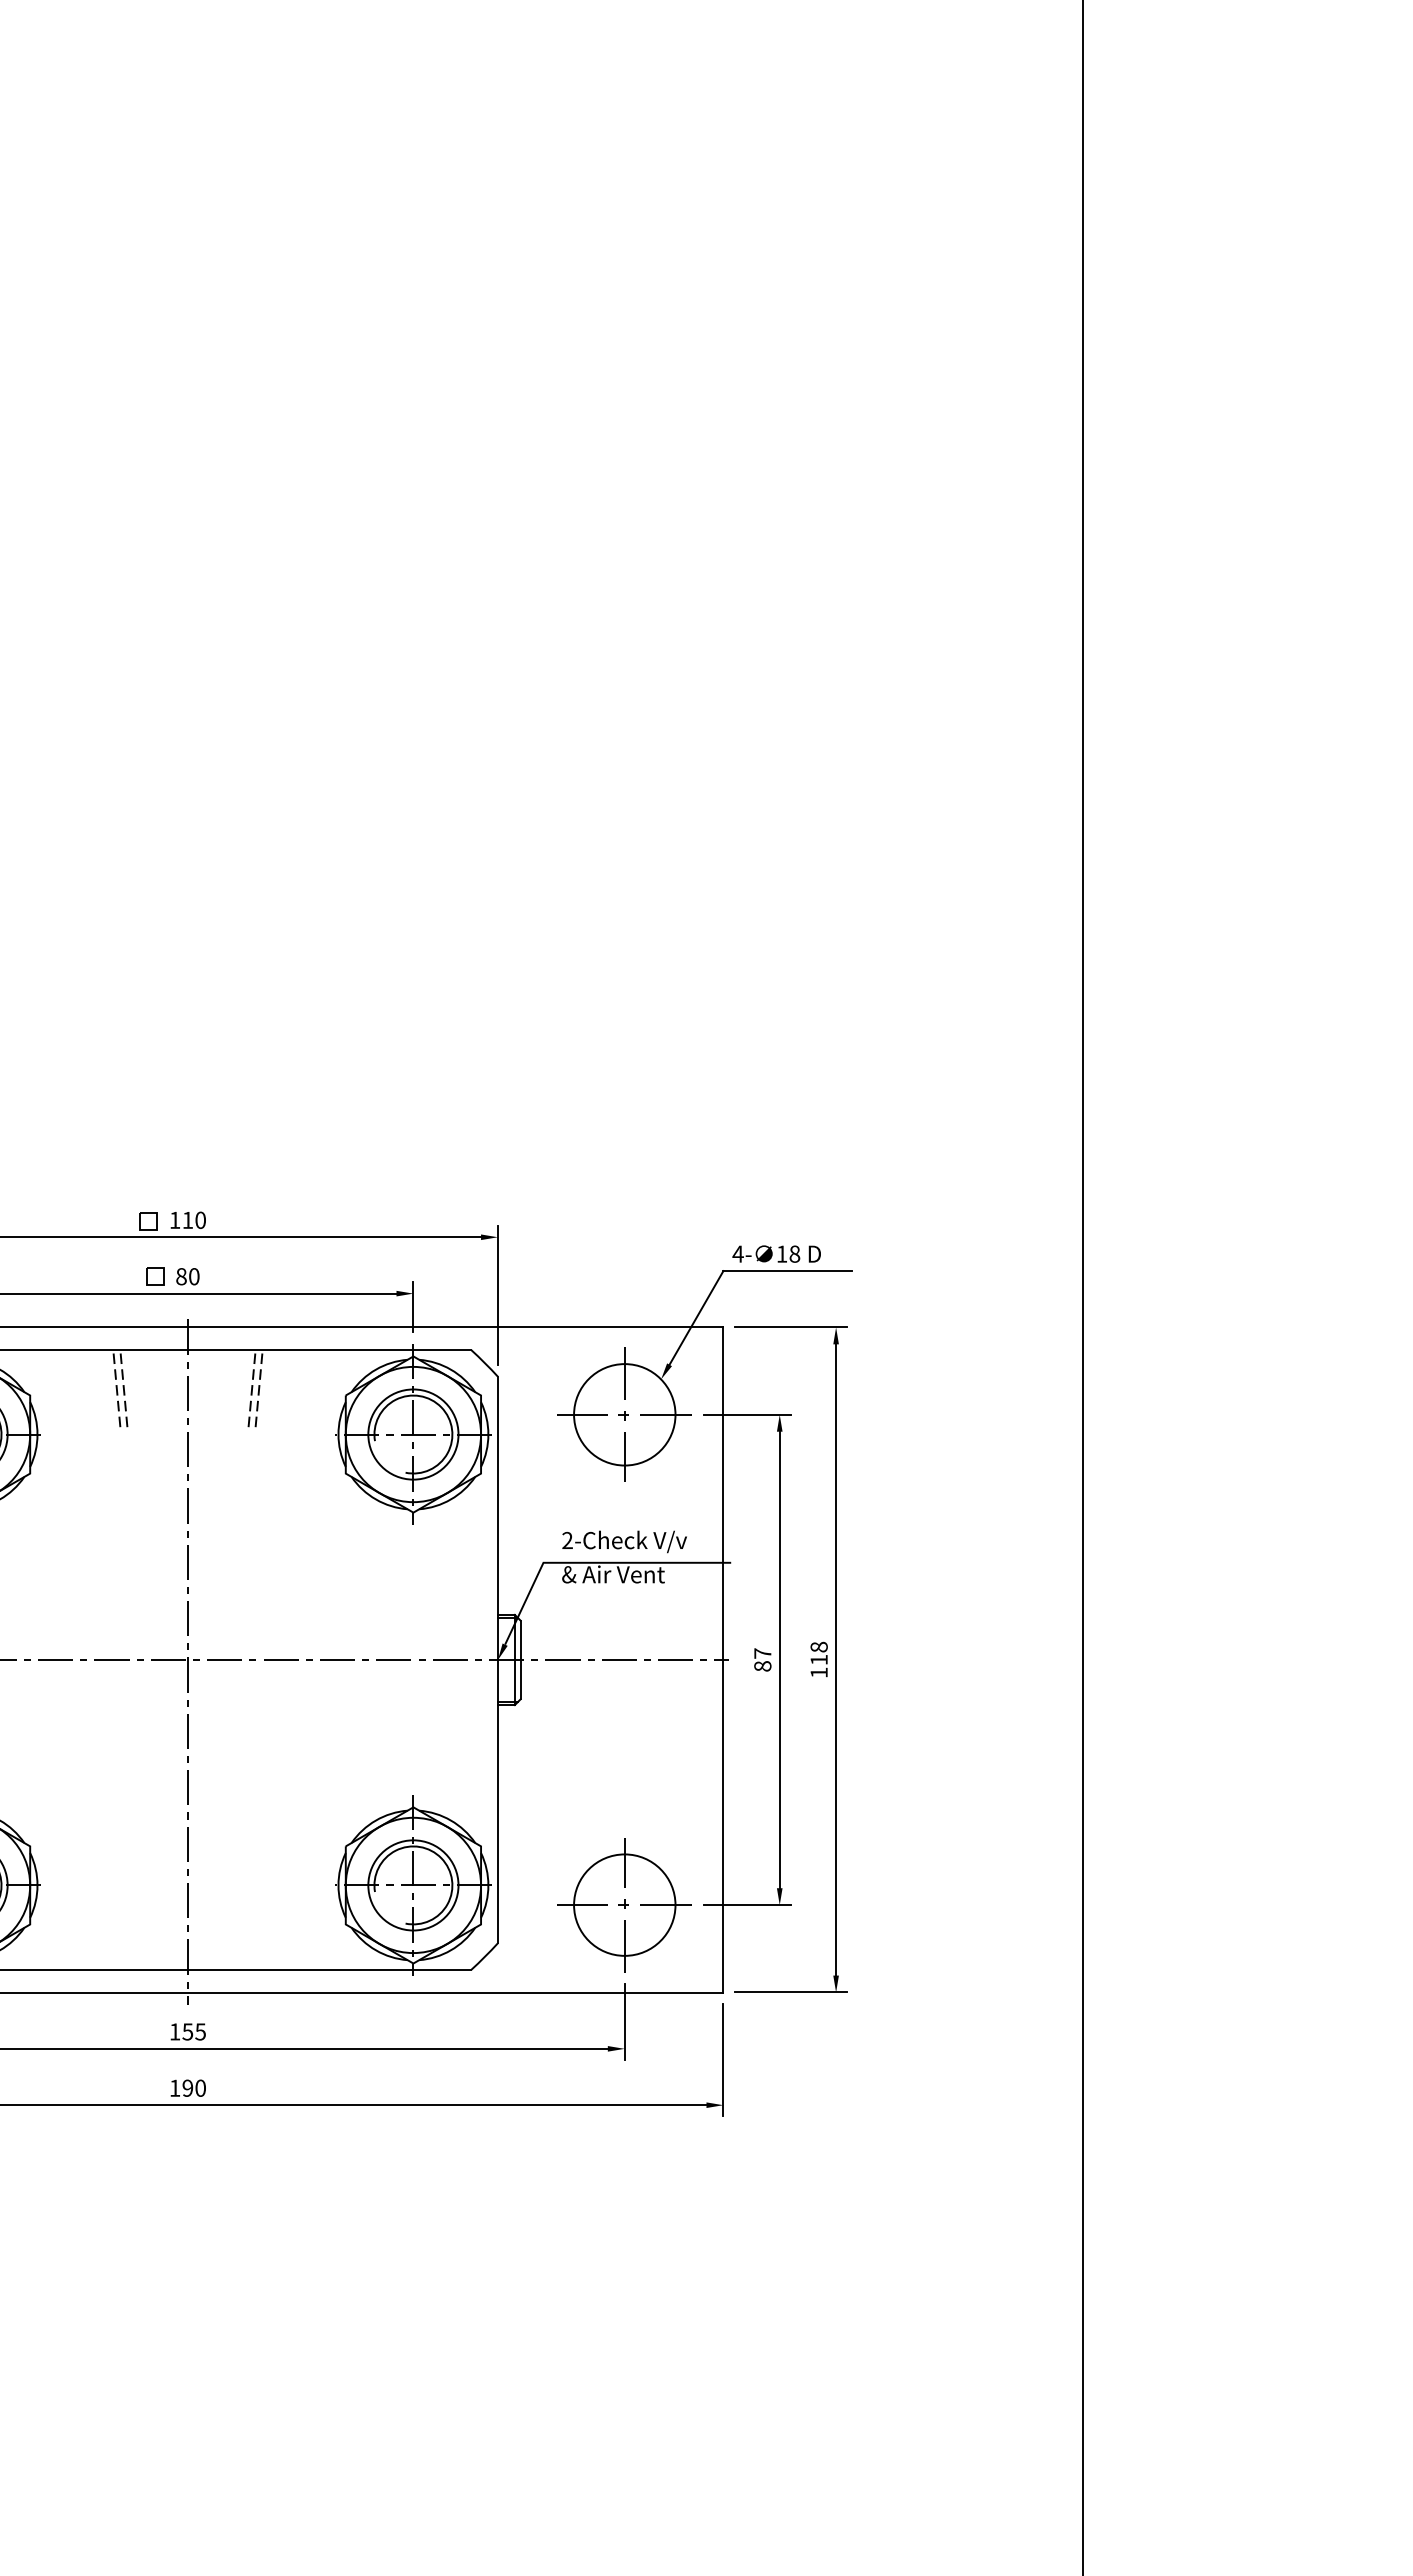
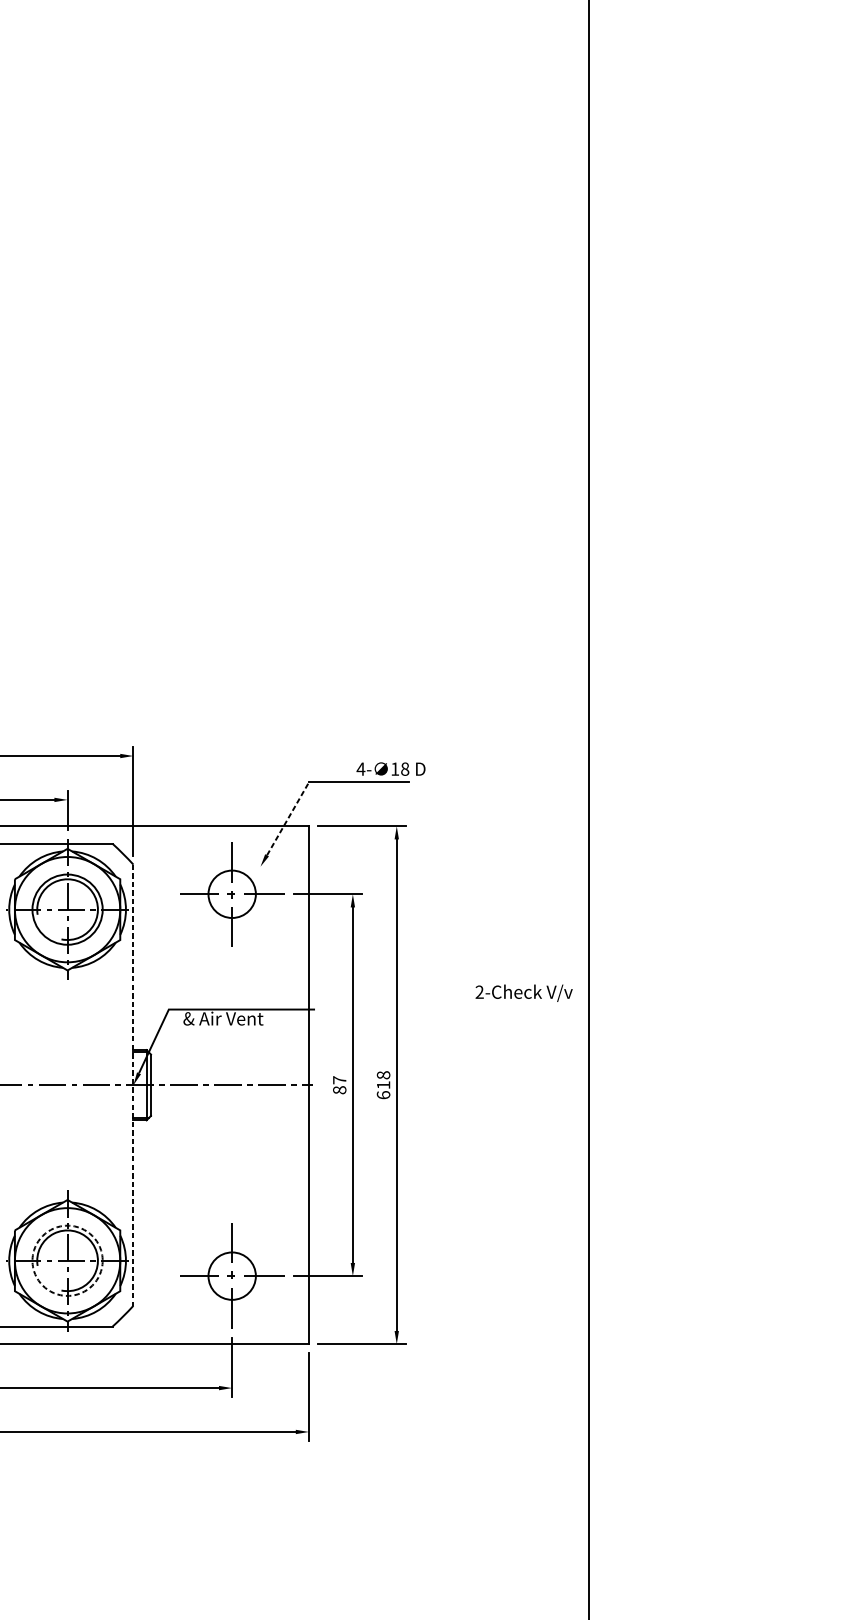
text: (776, 1253) -> (390, 768), moved
line: (696, 1317) -> (288, 818), solid -> dashed
circle: (624, 1414) -> (231, 894), size x0.6
text: (624, 1541) -> (524, 992), moved
line: (497, 1660) -> (133, 1085), solid -> dashed
text: (818, 1672) -> (383, 1094), 118 -> 618
circle: (413, 1885) -> (67, 1260), solid -> dashed
circle: (624, 1904) -> (231, 1275), size x0.6

